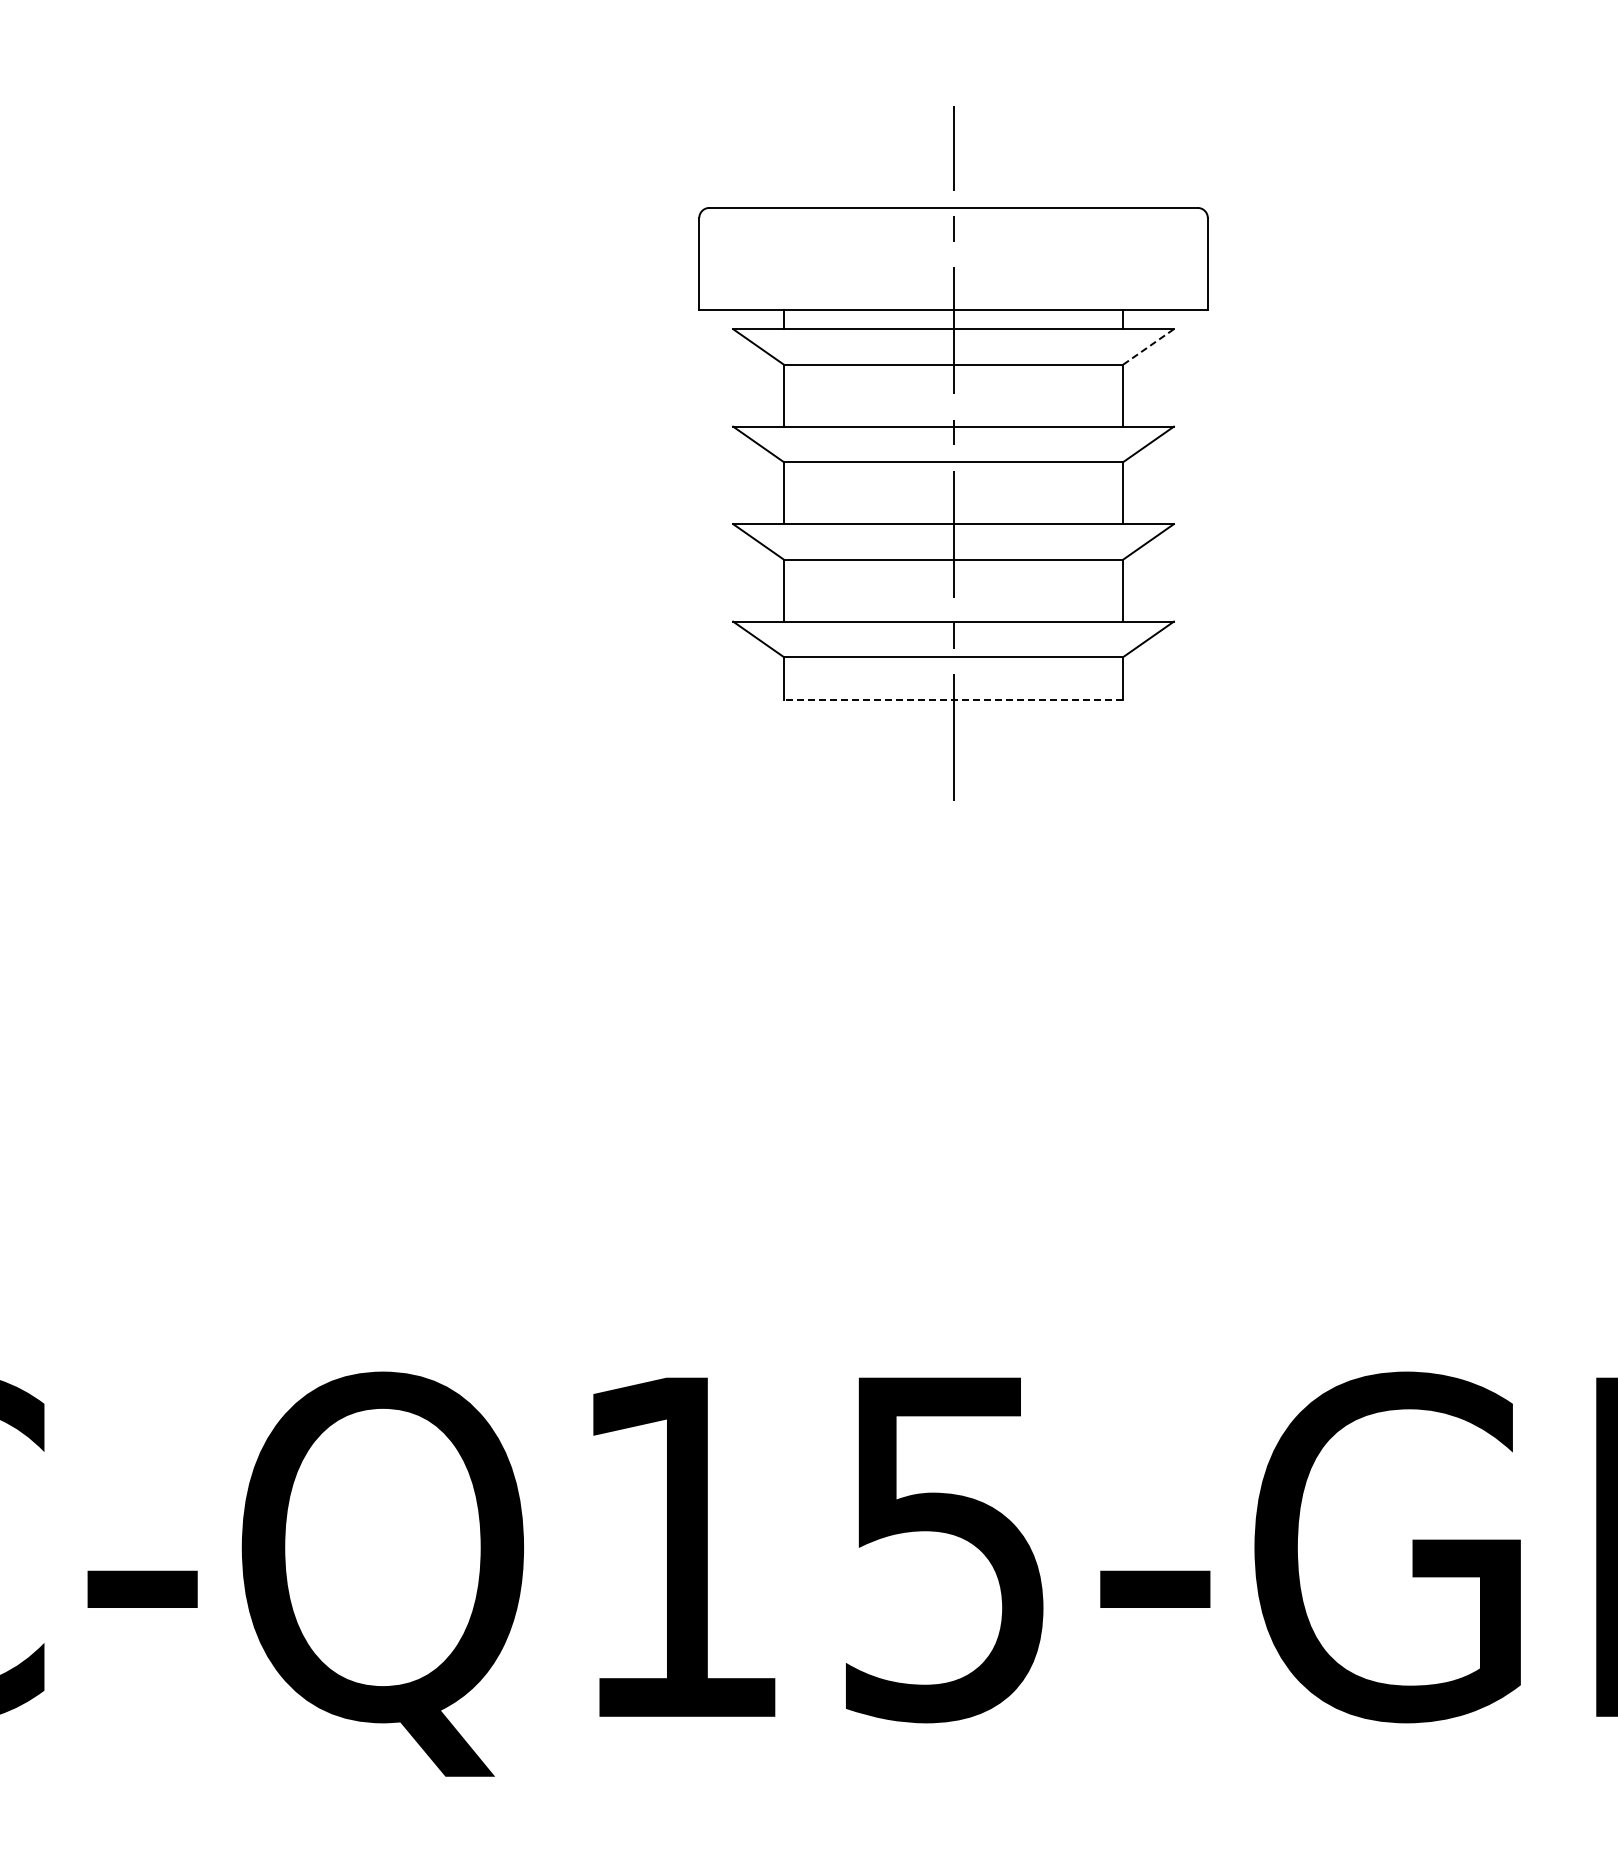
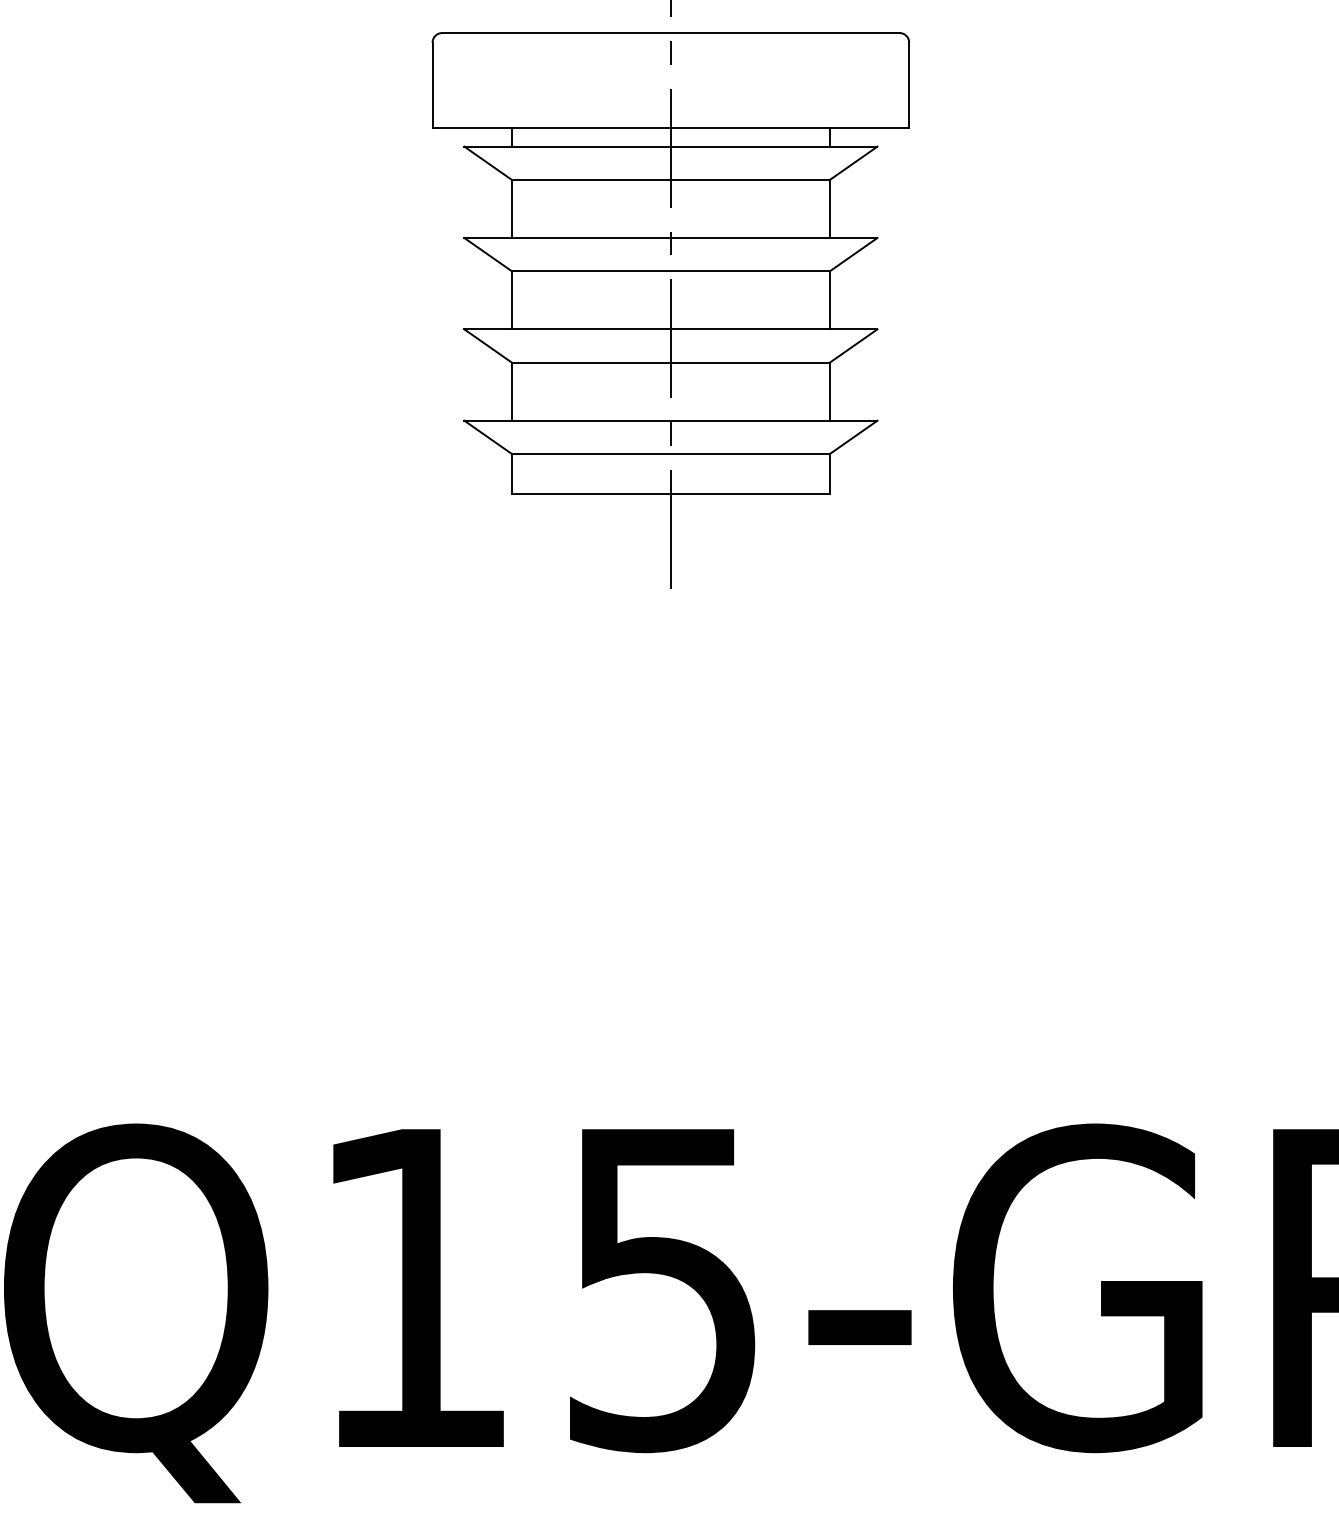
line: (1148, 347) -> (853, 163), dashed -> solid
line: (953, 699) -> (670, 493), dashed -> solid

